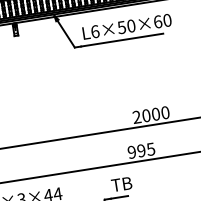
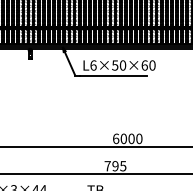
text: (136, 116) -> (115, 138), 2000 -> 6000
text: (131, 152) -> (107, 166), 995 -> 795

